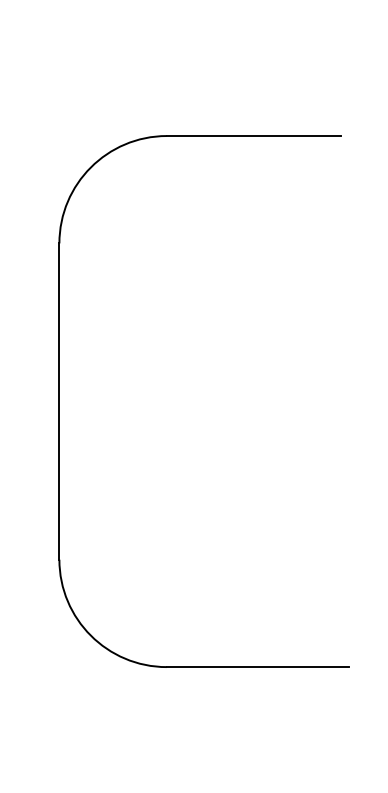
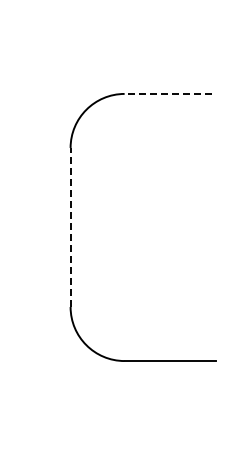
line: (254, 135) -> (168, 93), solid -> dashed
line: (59, 401) -> (70, 227), solid -> dashed

